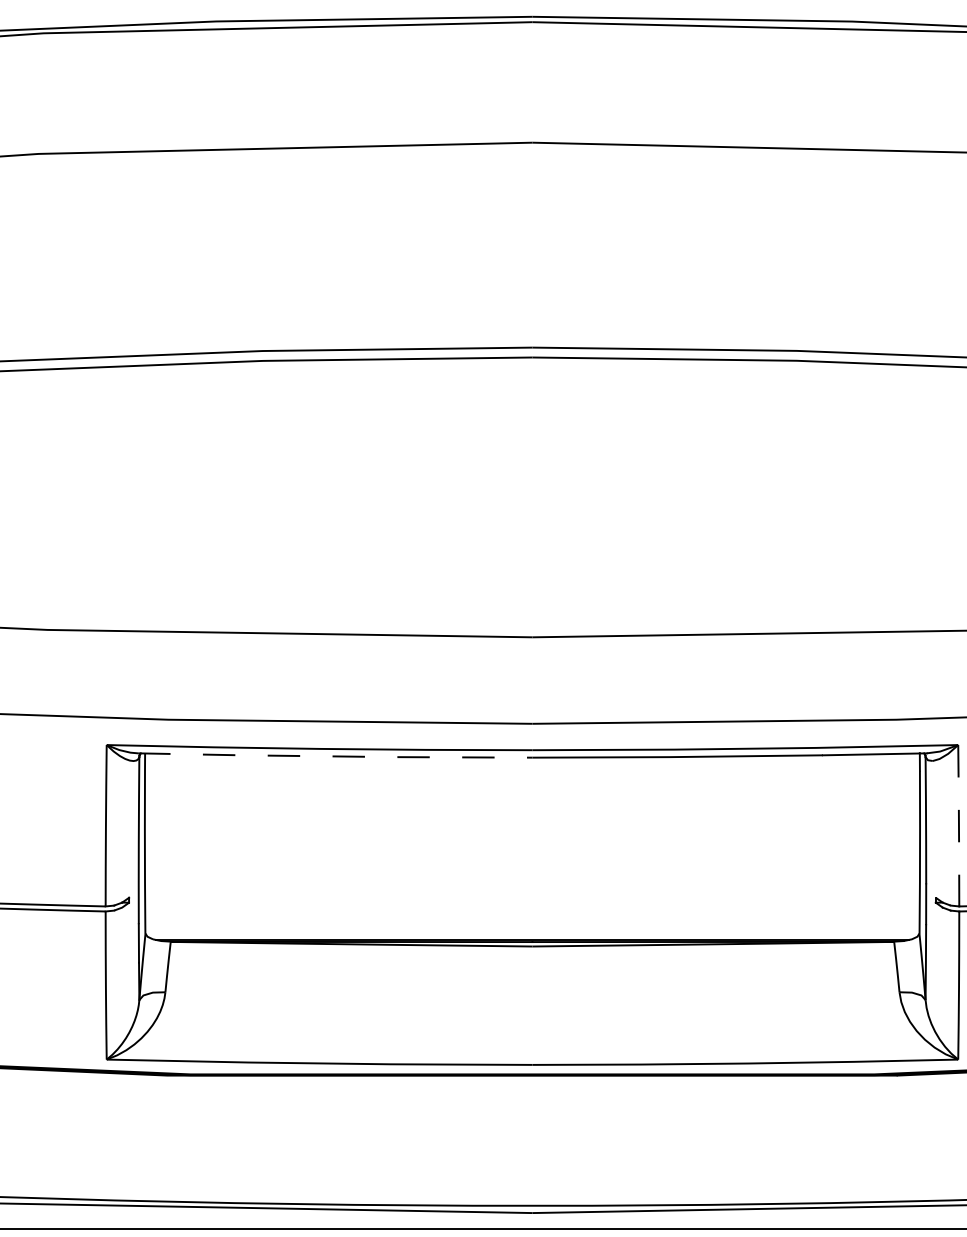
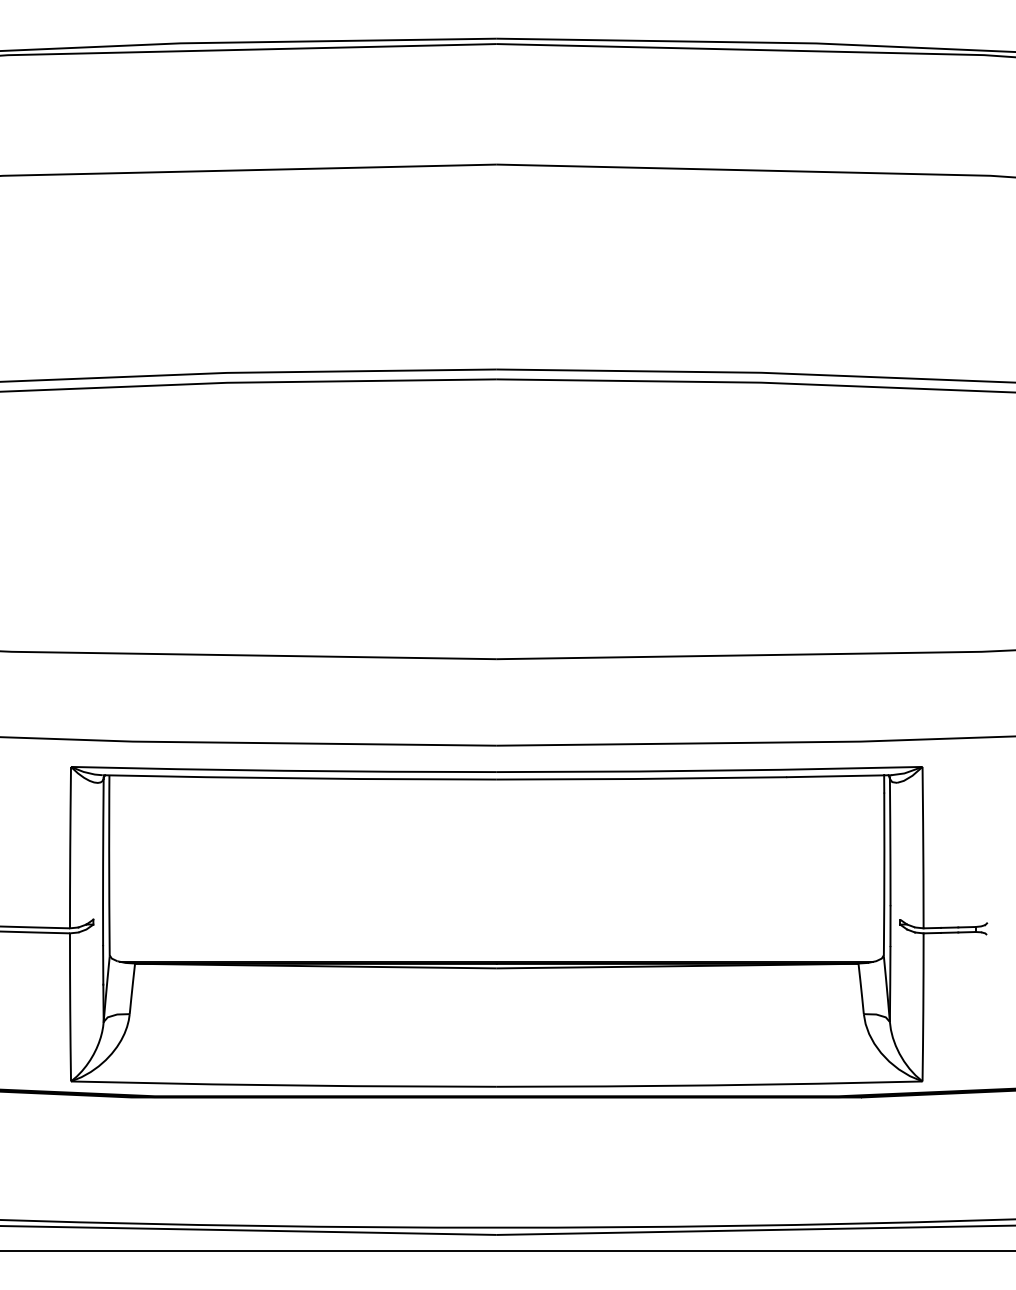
line: (335, 756) -> (299, 778), dashed -> solid
line: (959, 825) -> (923, 847), dashed -> solid

